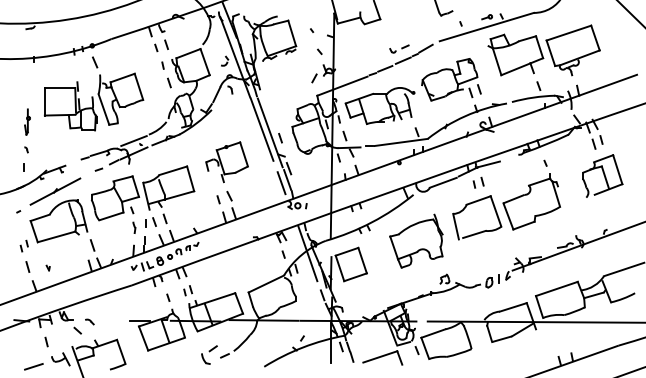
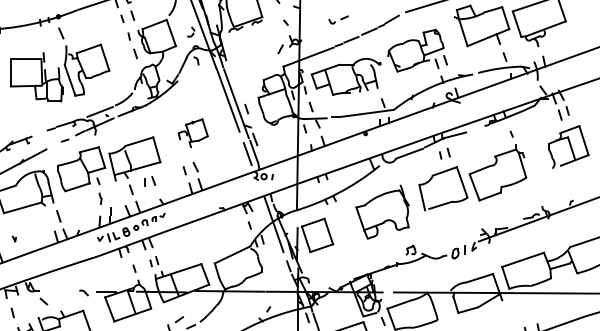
part: (399, 48) -> (338, 19), moved
part: (226, 162) -> (192, 133), size x0.7
part: (150, 222) -> (149, 181), moved
part: (89, 321) -> (83, 292), moved

